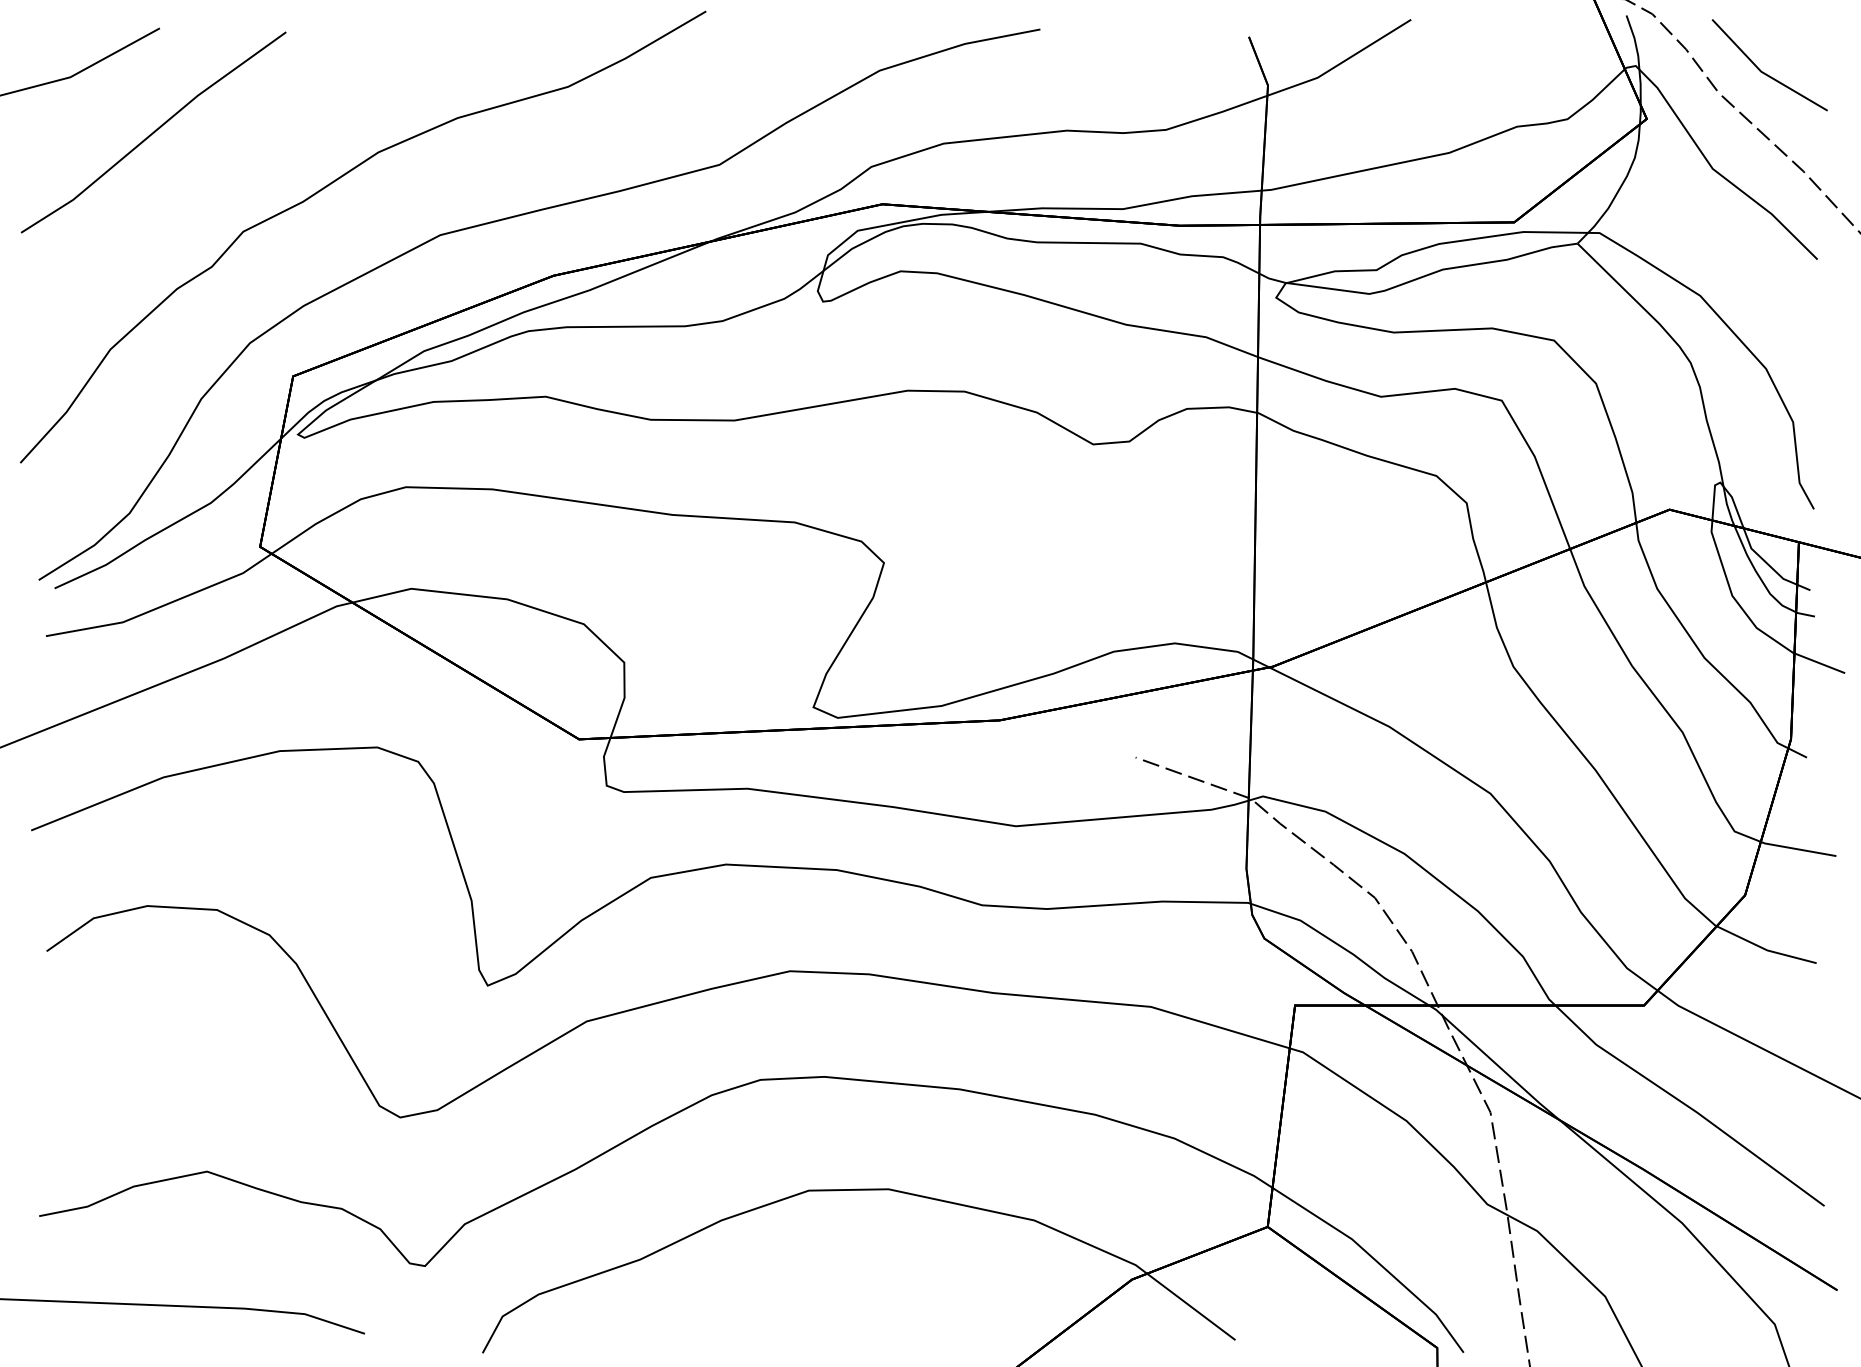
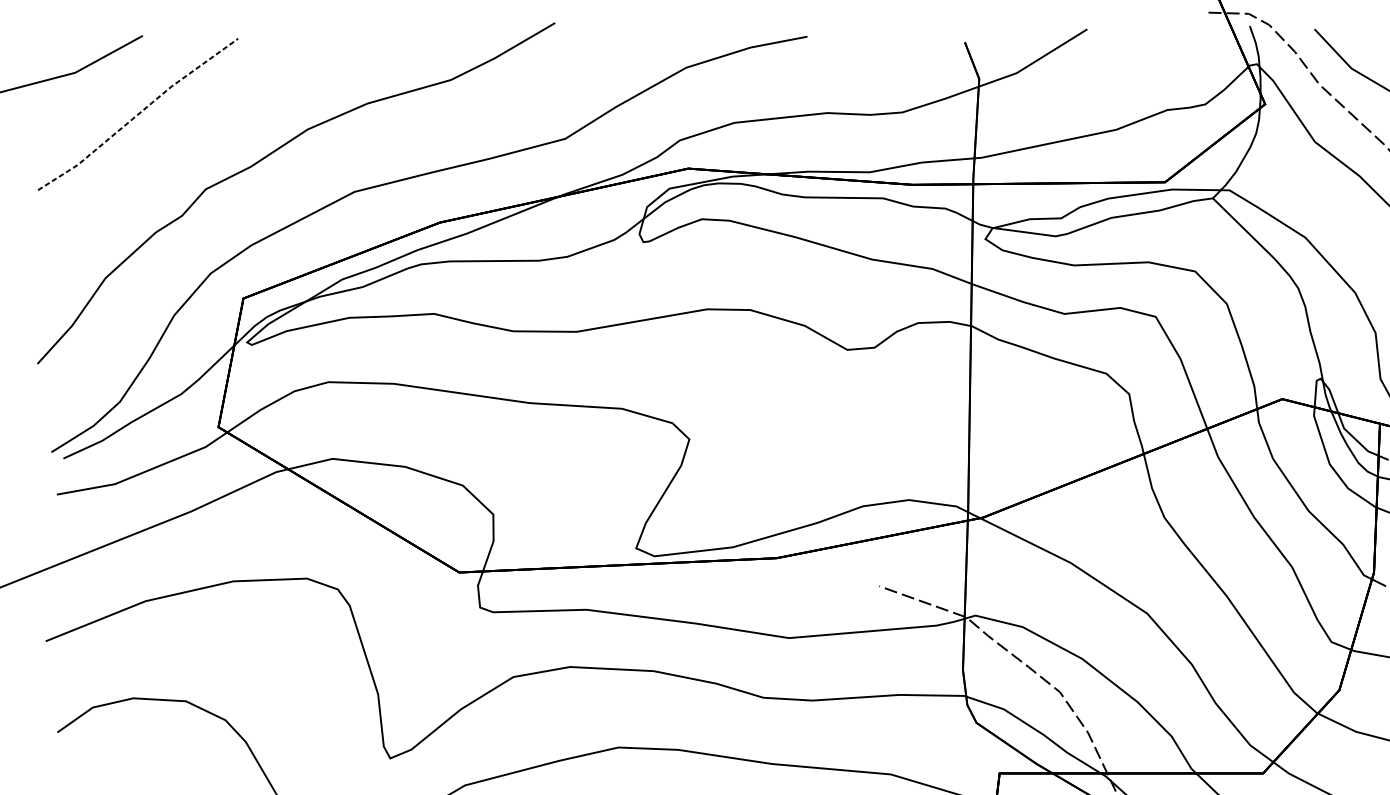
line: (153, 132) -> (138, 114), solid -> dashed

